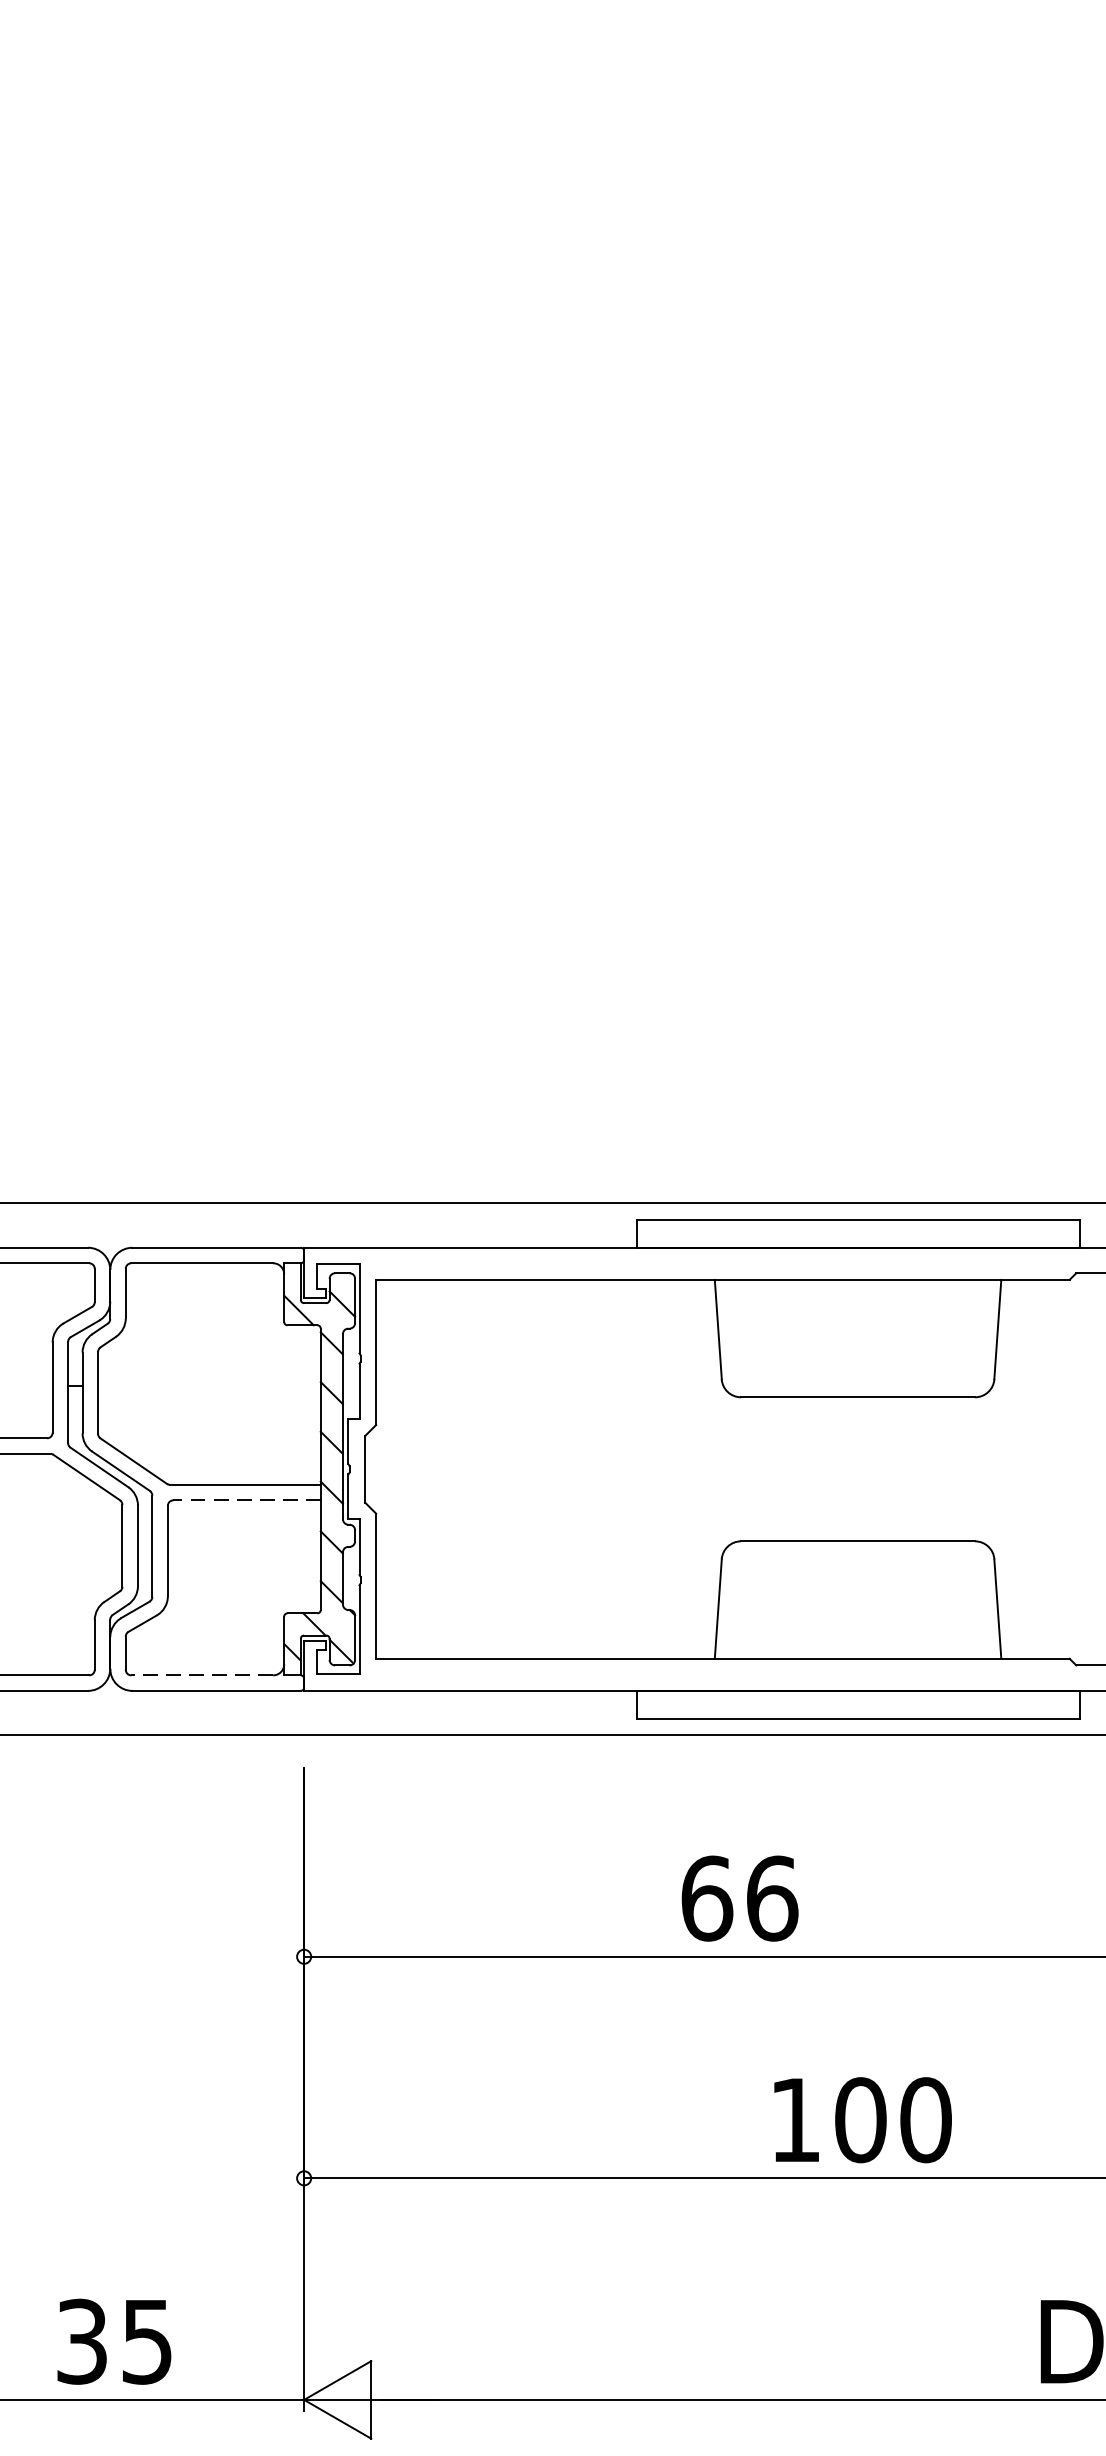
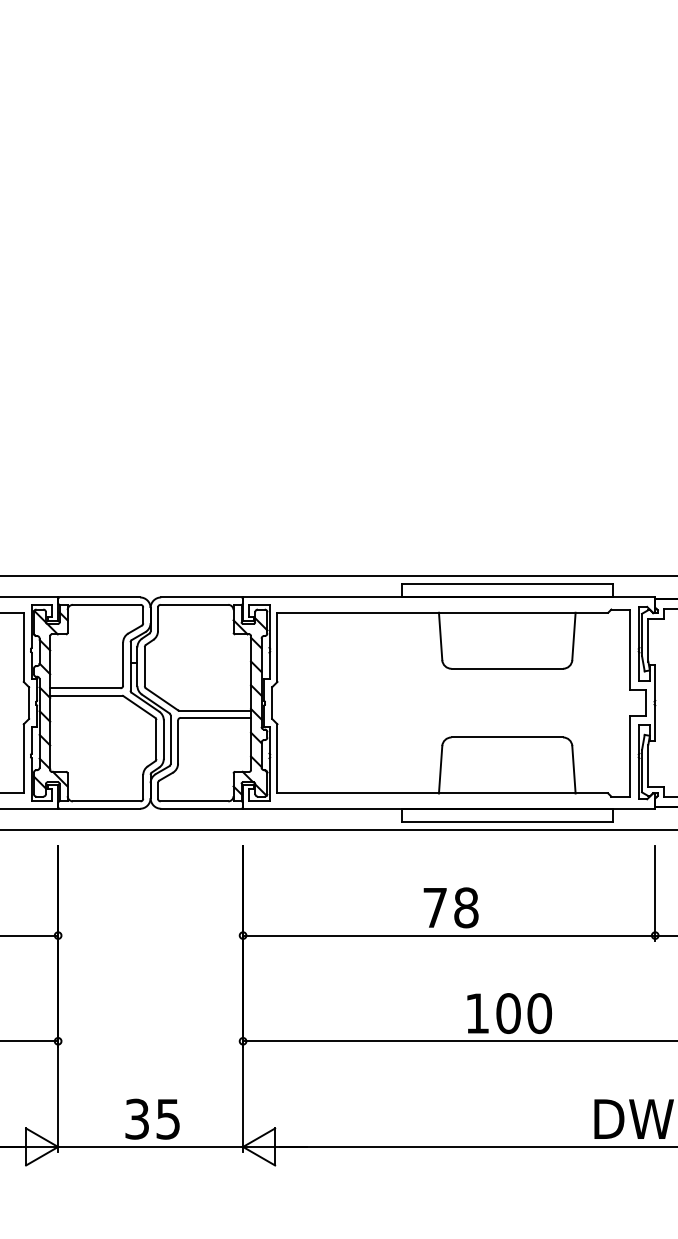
line: (246, 1499) -> (215, 717), dashed -> solid
line: (202, 1675) -> (194, 801), dashed -> solid
text: (738, 1897) -> (450, 907), 66 -> 78

